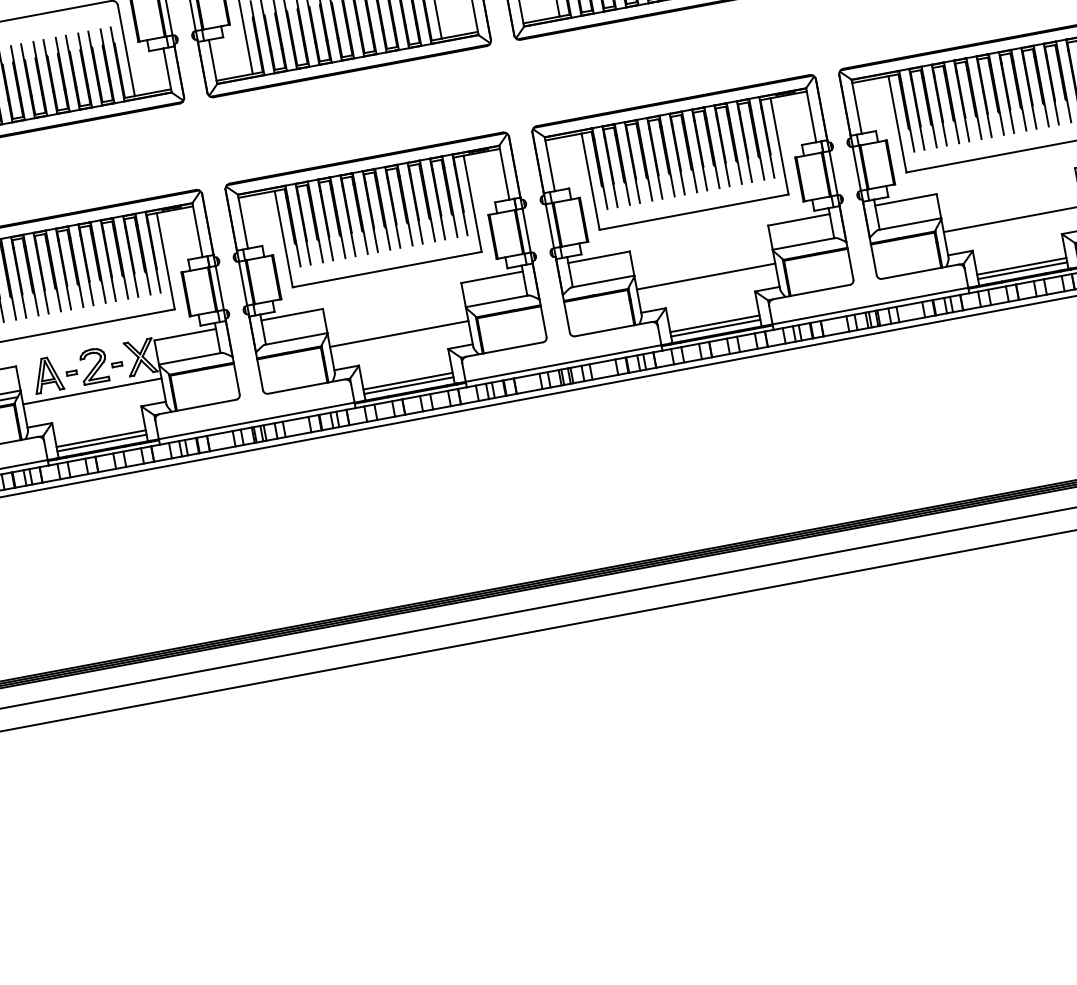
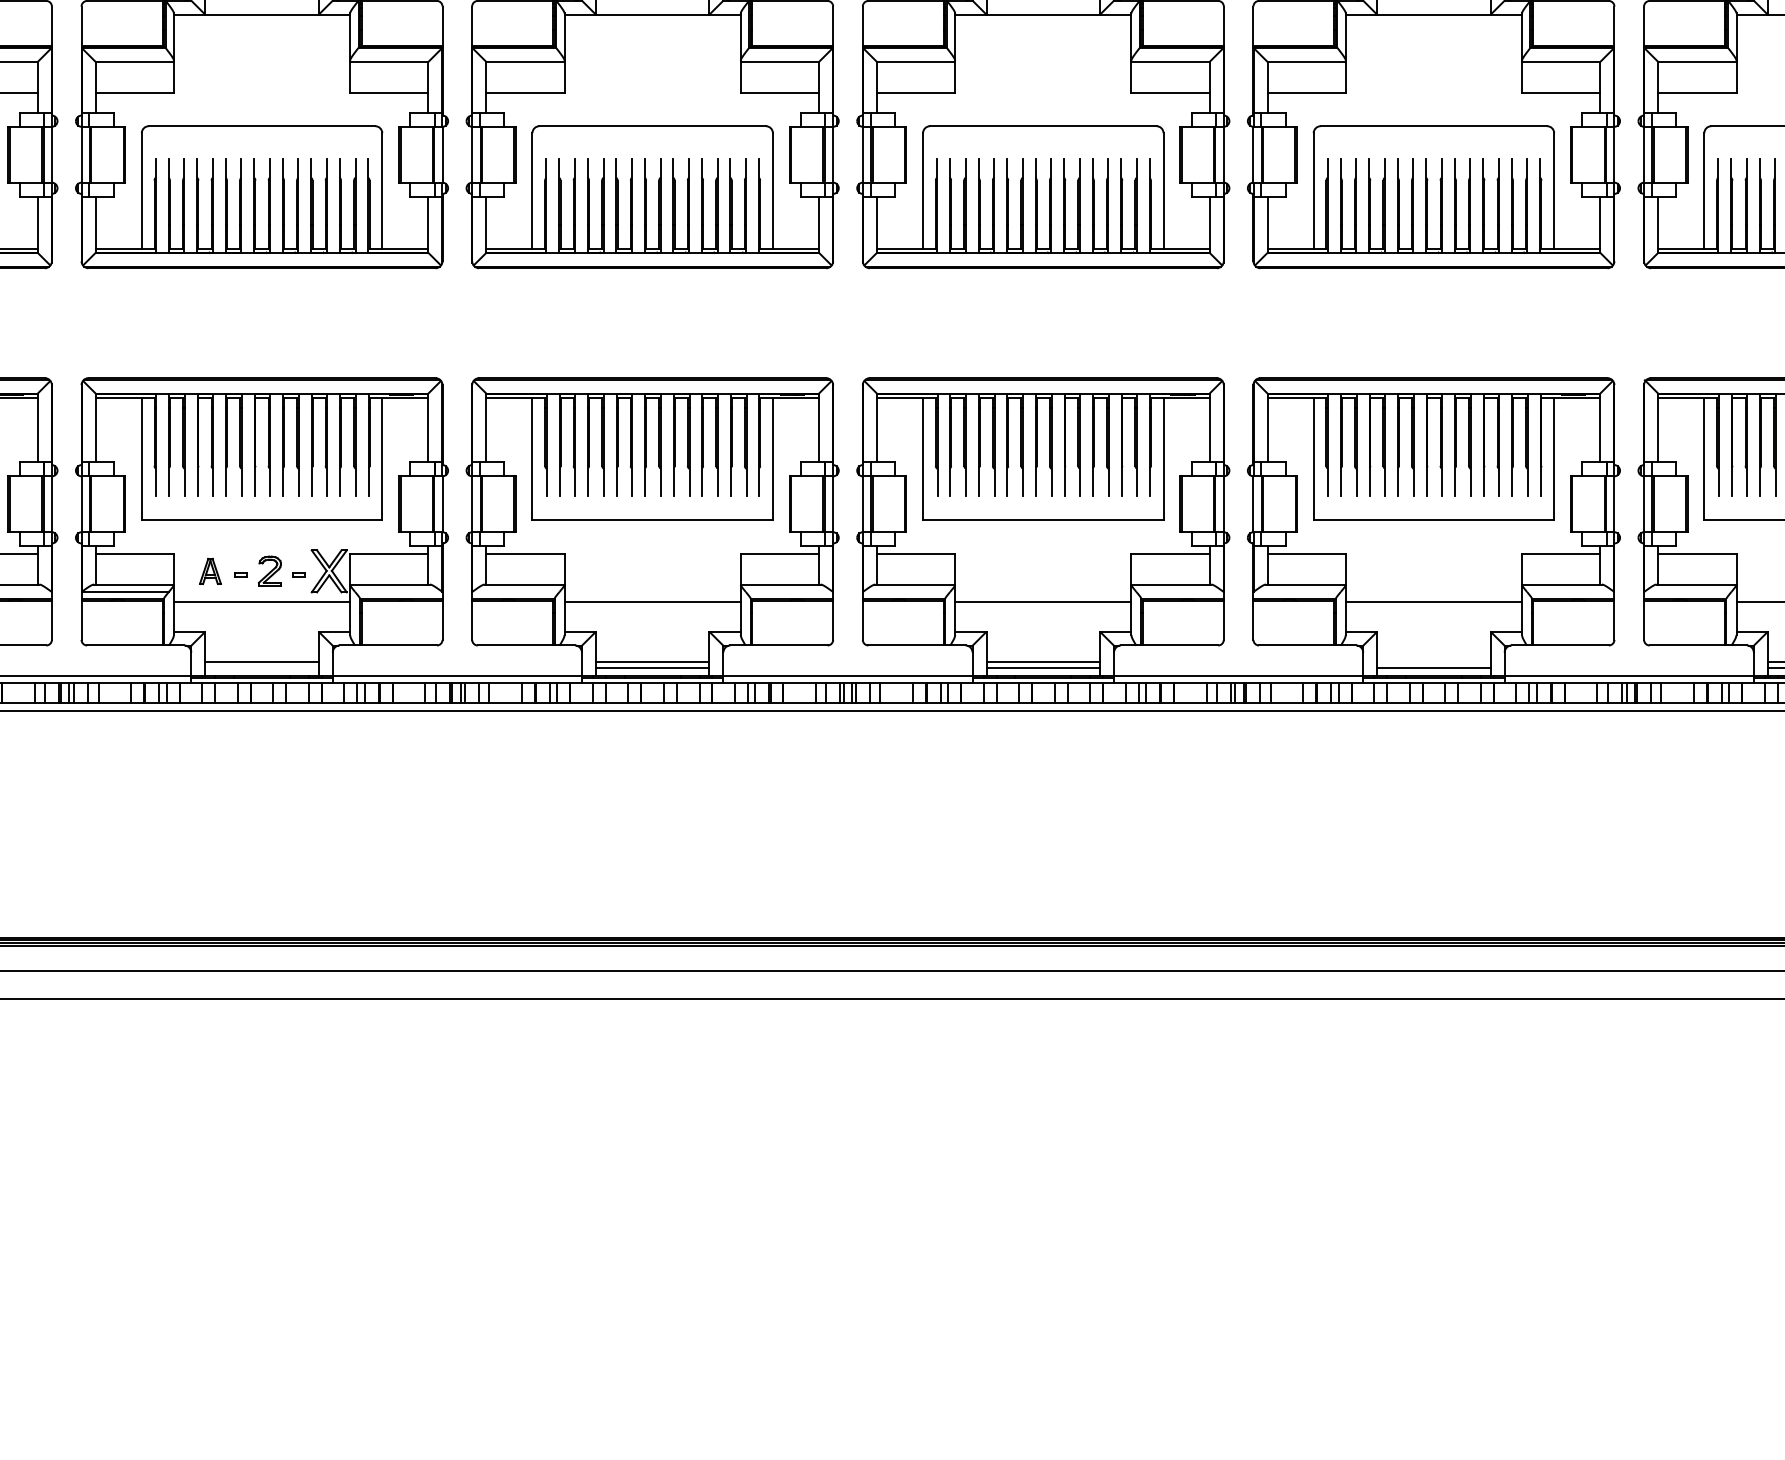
line: (1021, 266) -> (1433, 662), removed
part: (93, 365) -> (269, 570), size x0.7
part: (47, 374) -> (210, 571), size x0.6
line: (101, 442) -> (261, 667), removed

